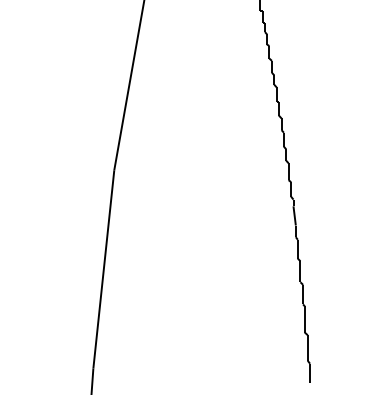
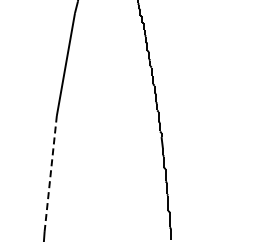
line: (103, 268) -> (50, 173), solid -> dashed

